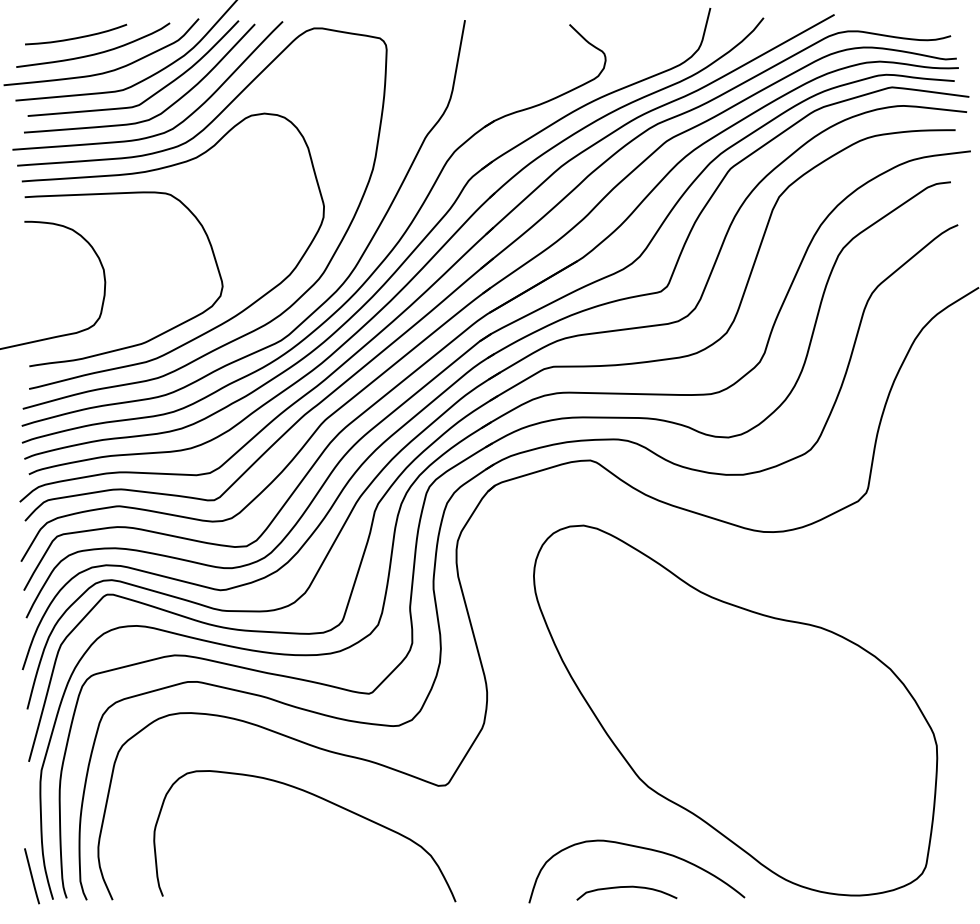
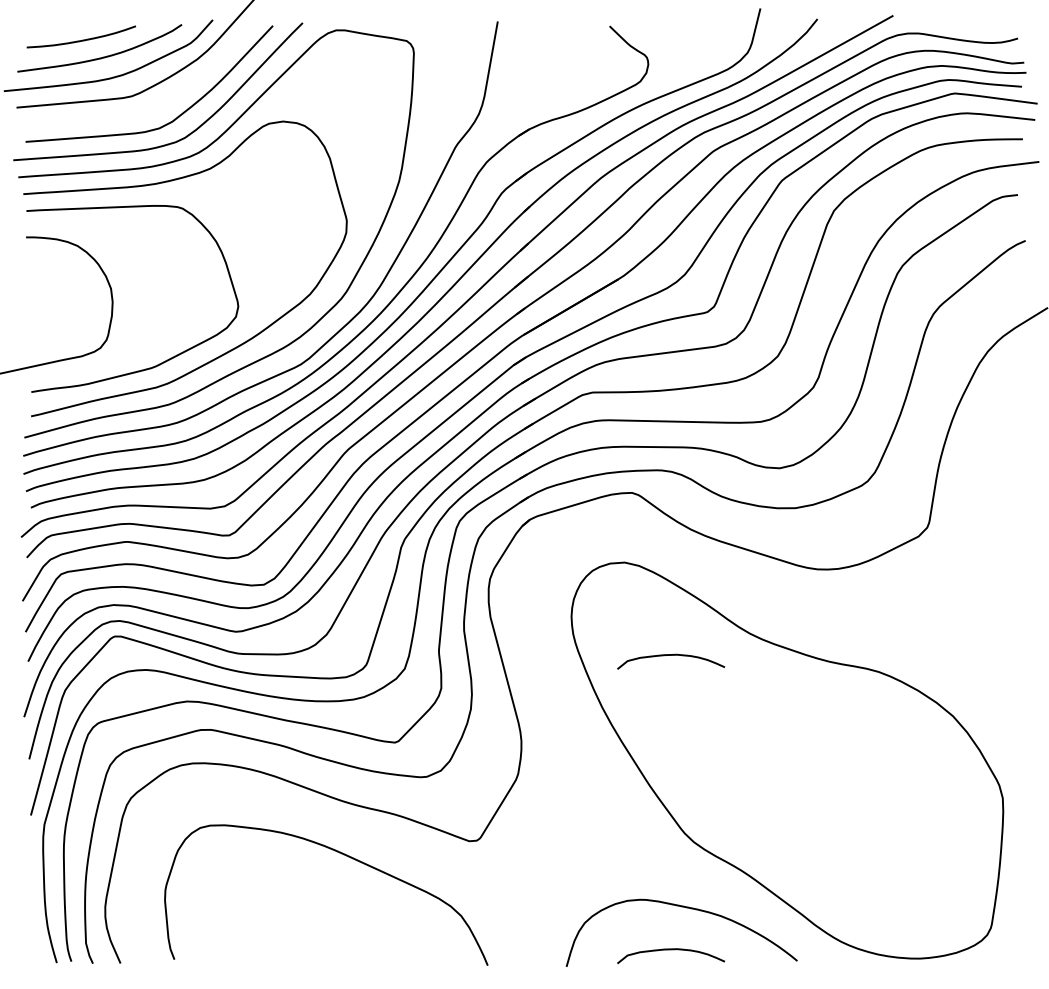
curve: (152, 94) -> (163, 101), removed
curve: (626, 612) -> (670, 655), added
line: (31, 876) -> (33, 938), removed

